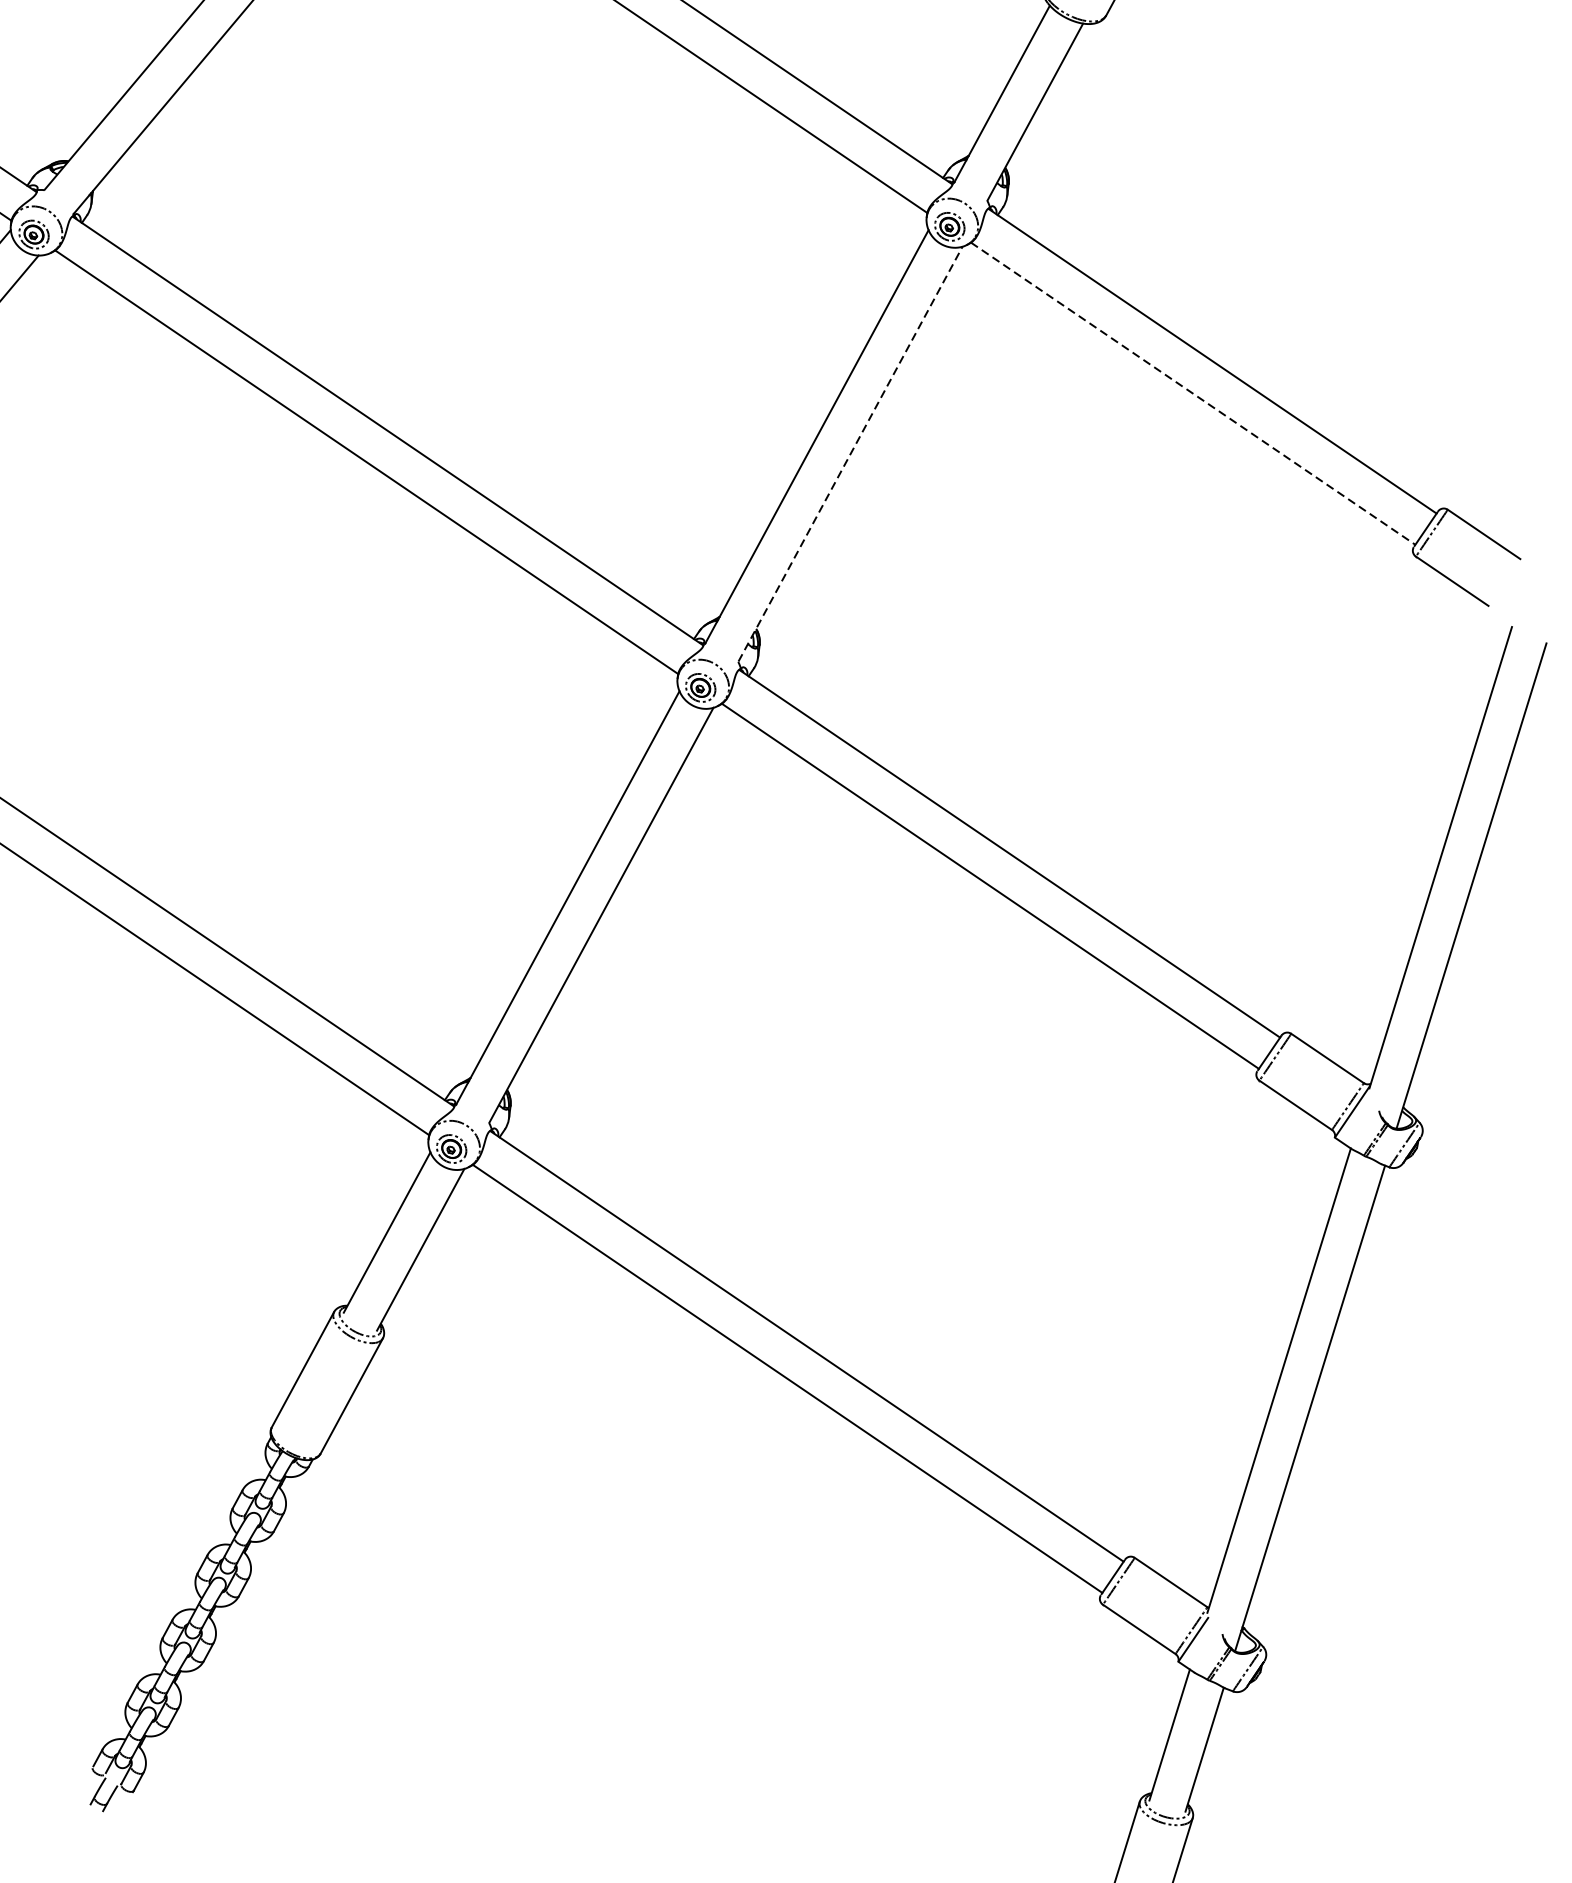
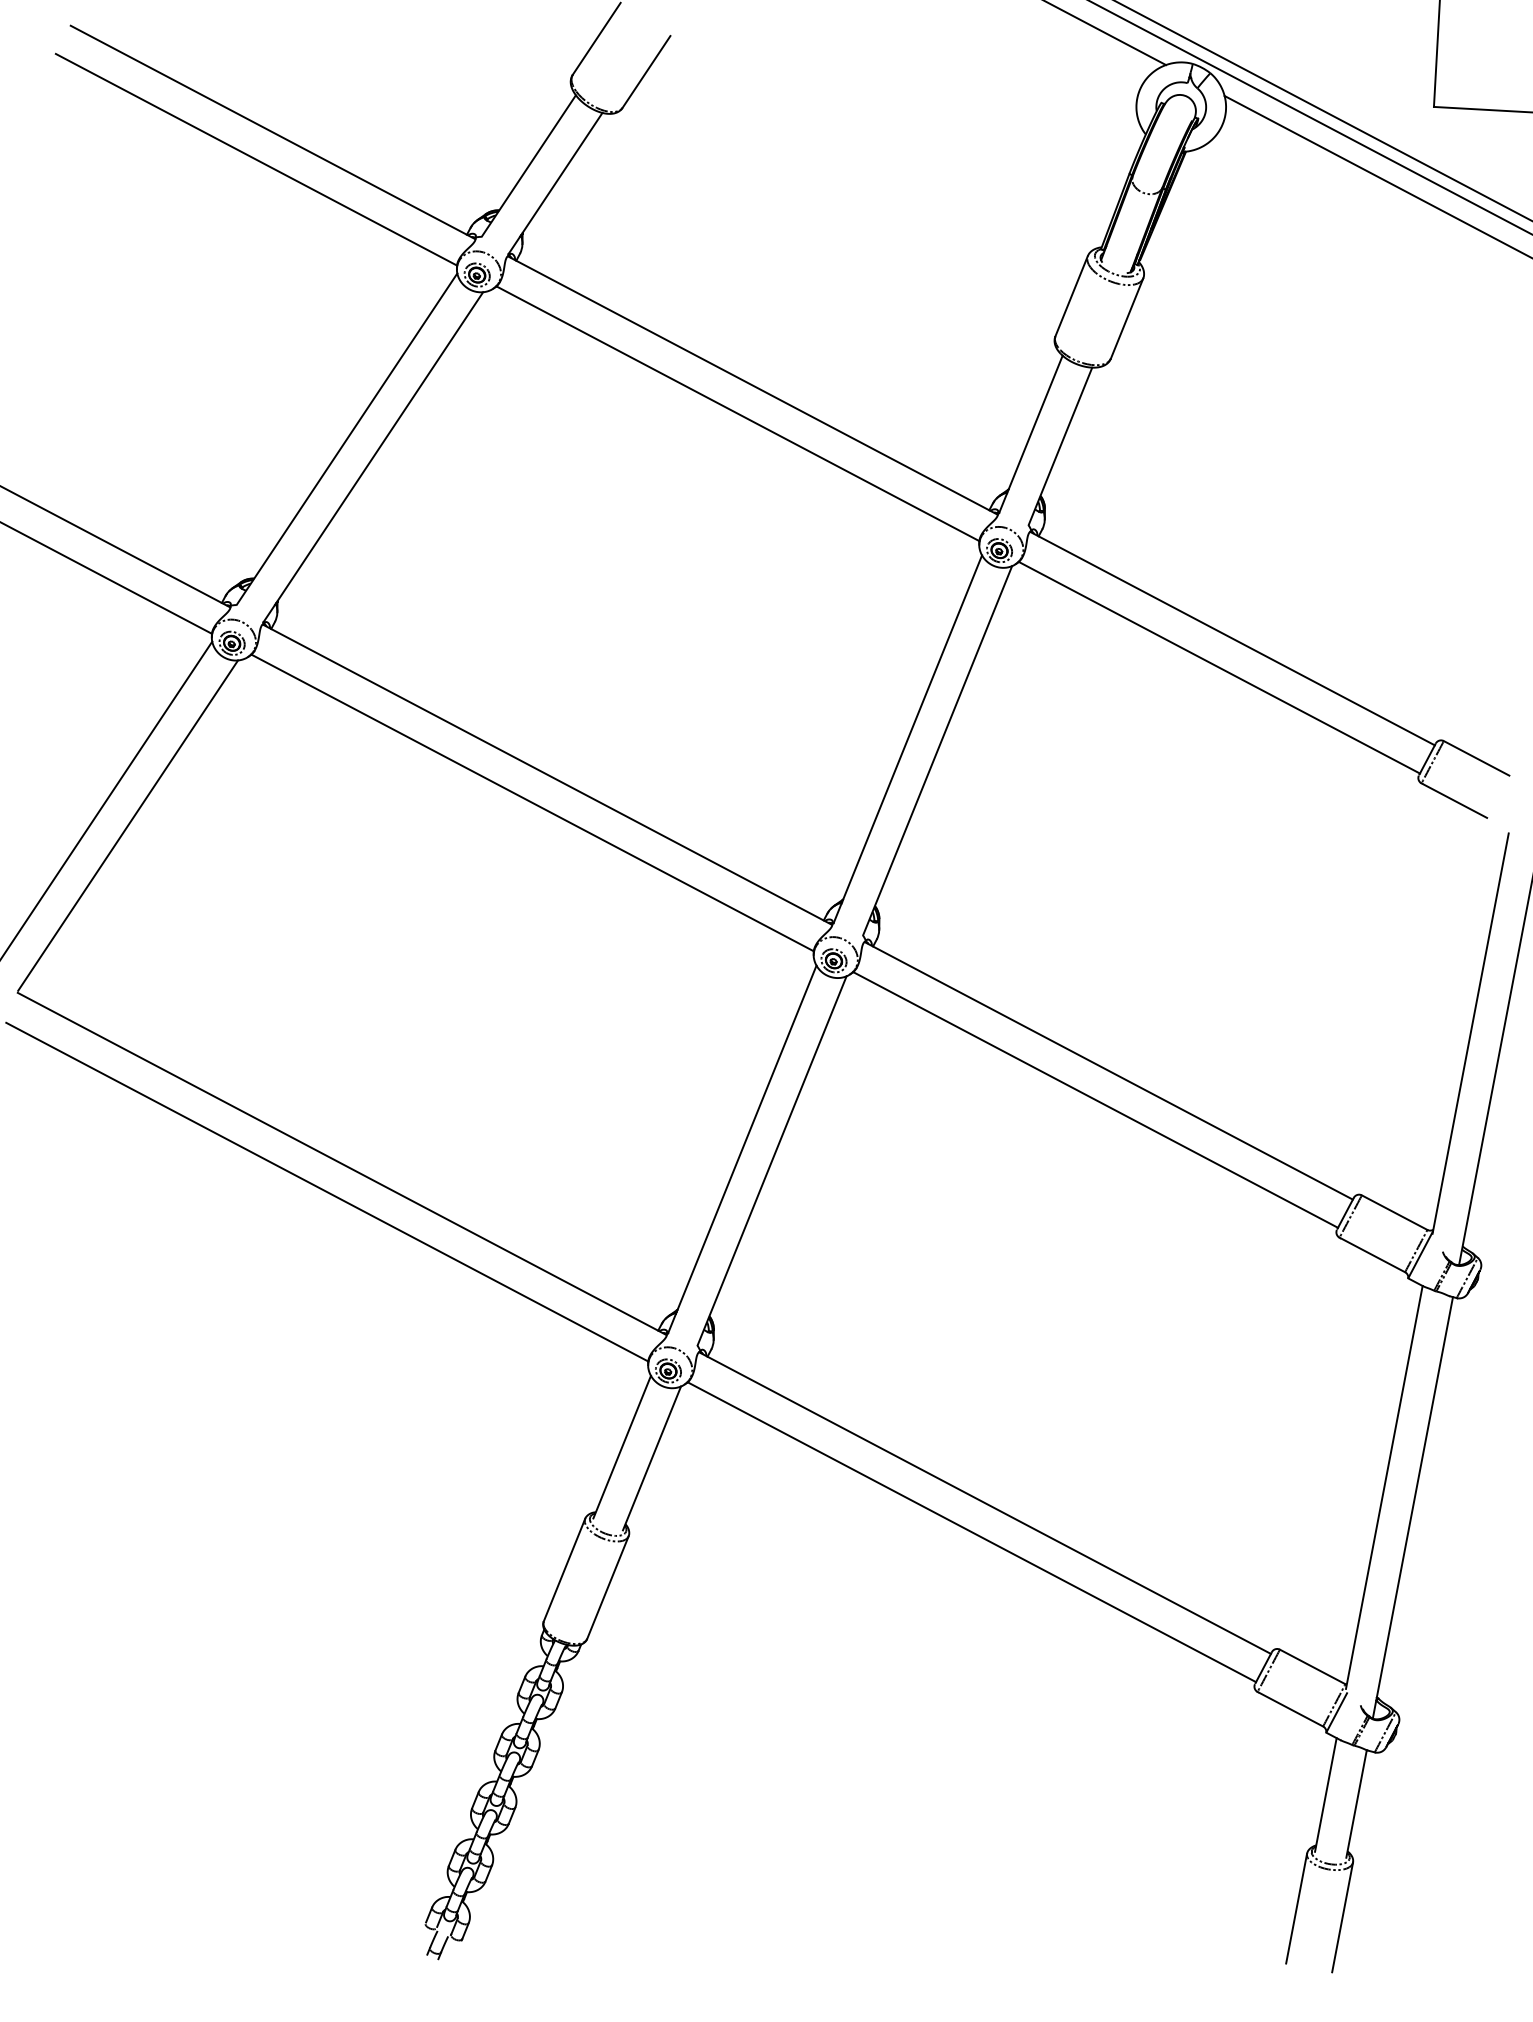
line: (1193, 393) -> (1219, 667), dashed -> solid
line: (850, 453) -> (937, 750), dashed -> solid

